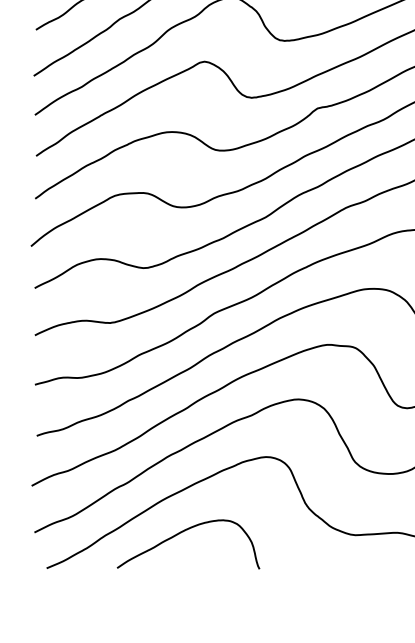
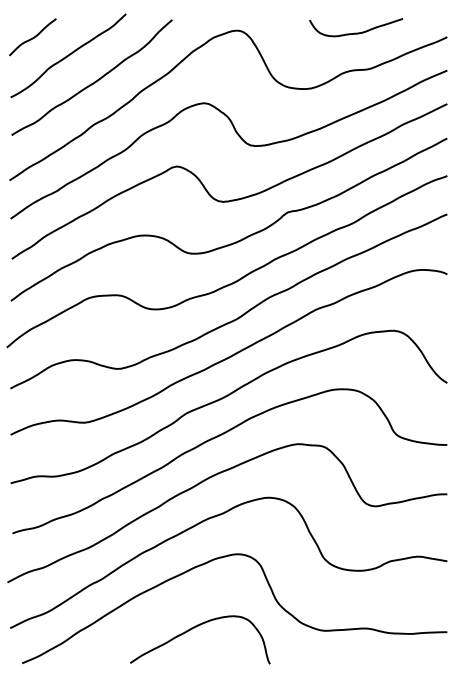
curve: (182, 532) -> (194, 628), moved

